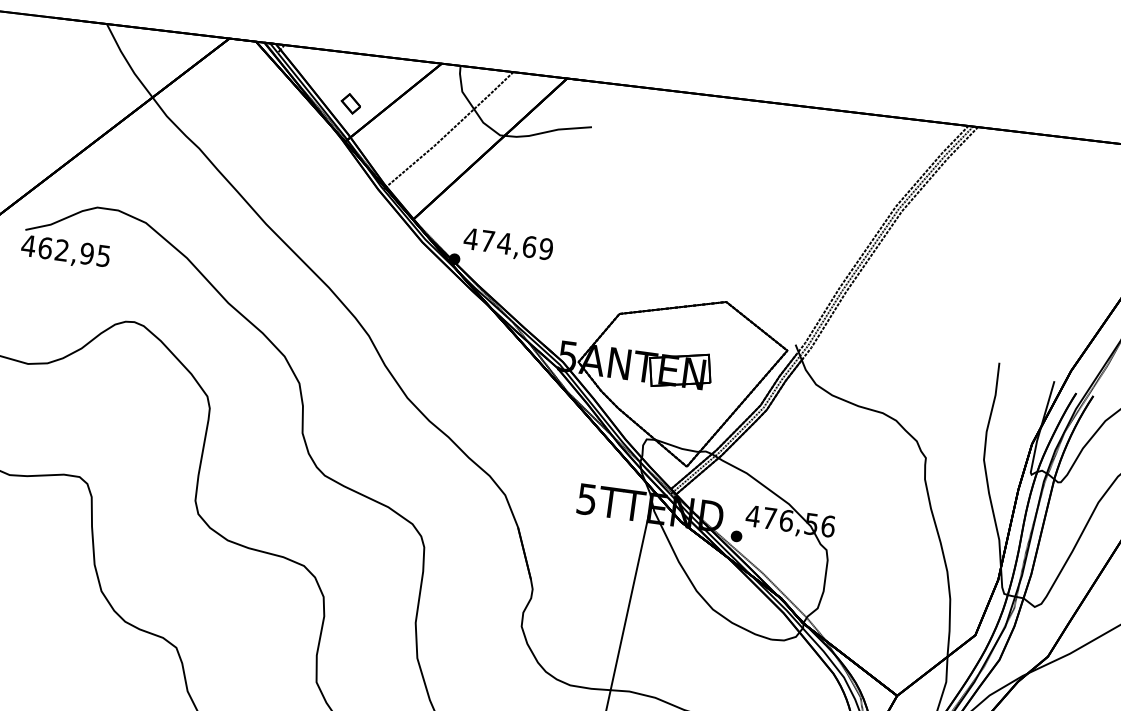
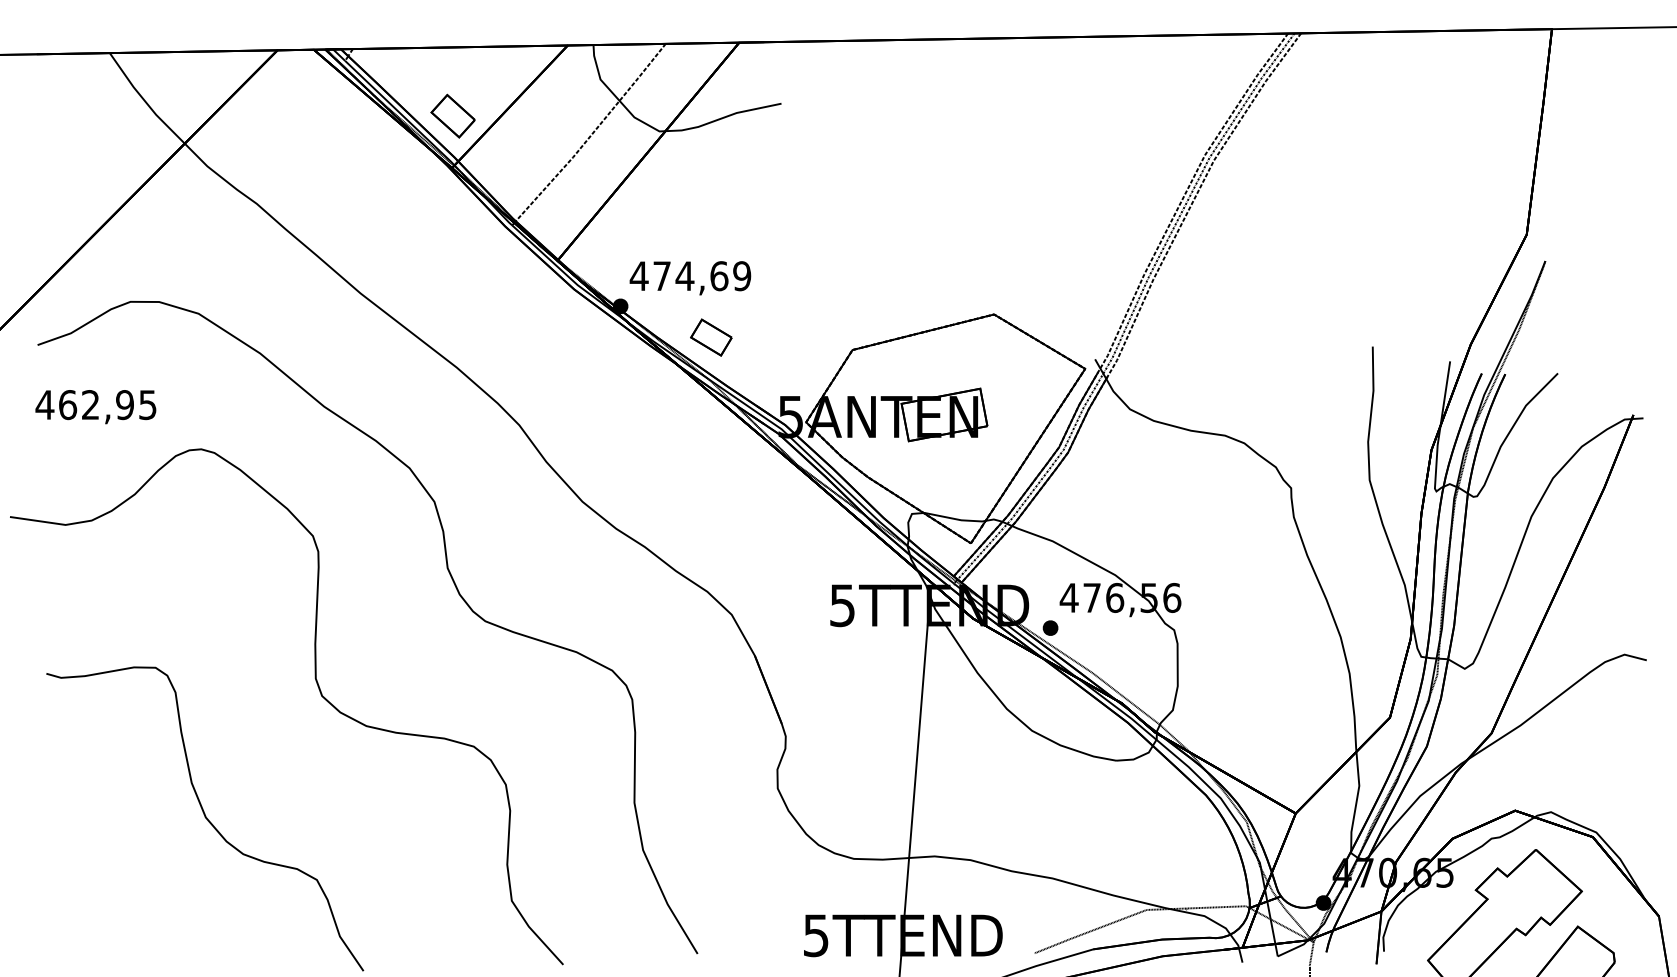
part: (350, 103) -> (452, 115), size x1.67
text: (65, 252) -> (95, 407), moved
part: (517, 290) -> (711, 337), added

